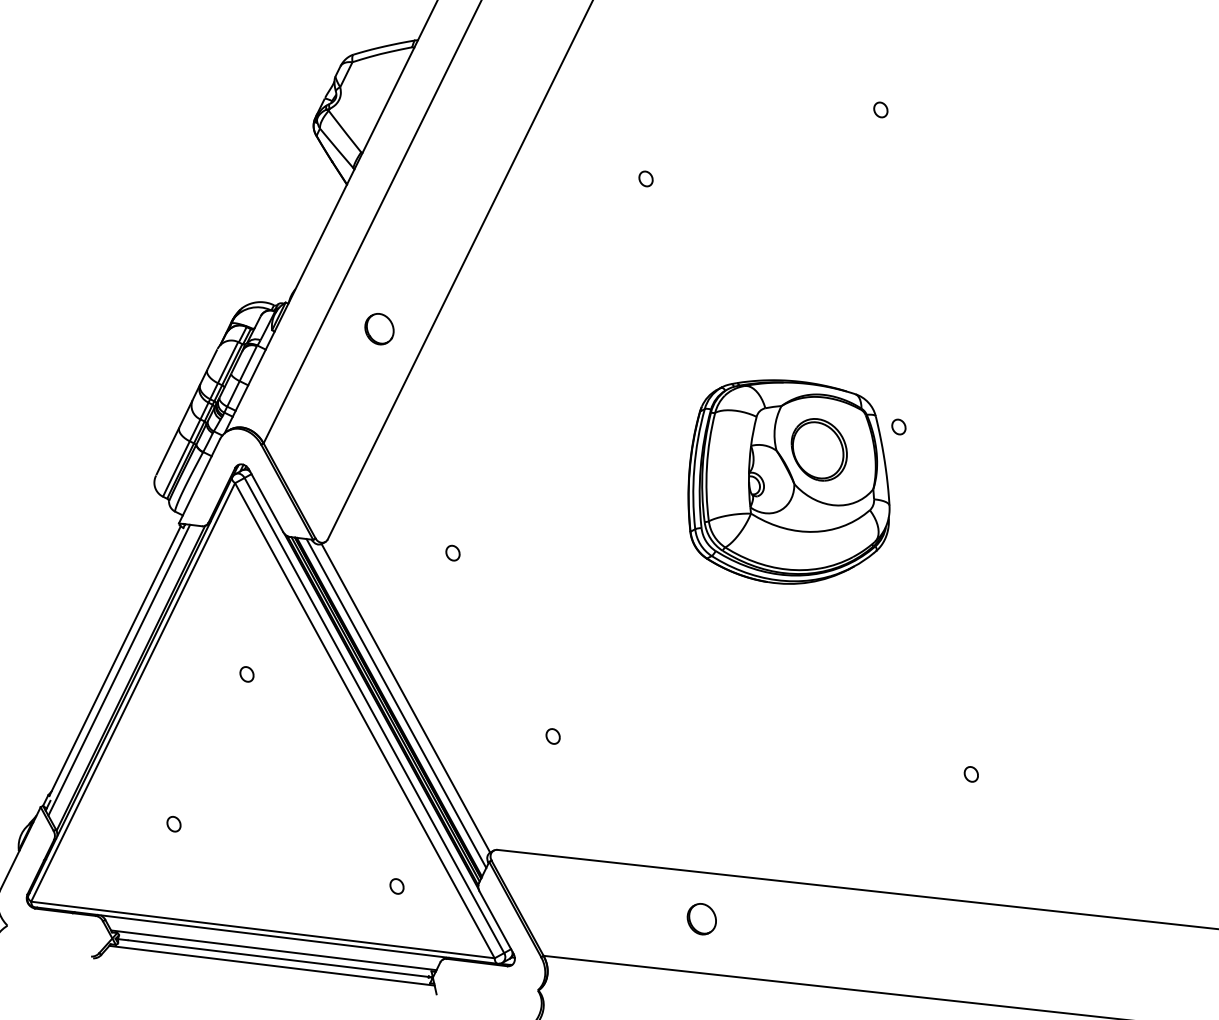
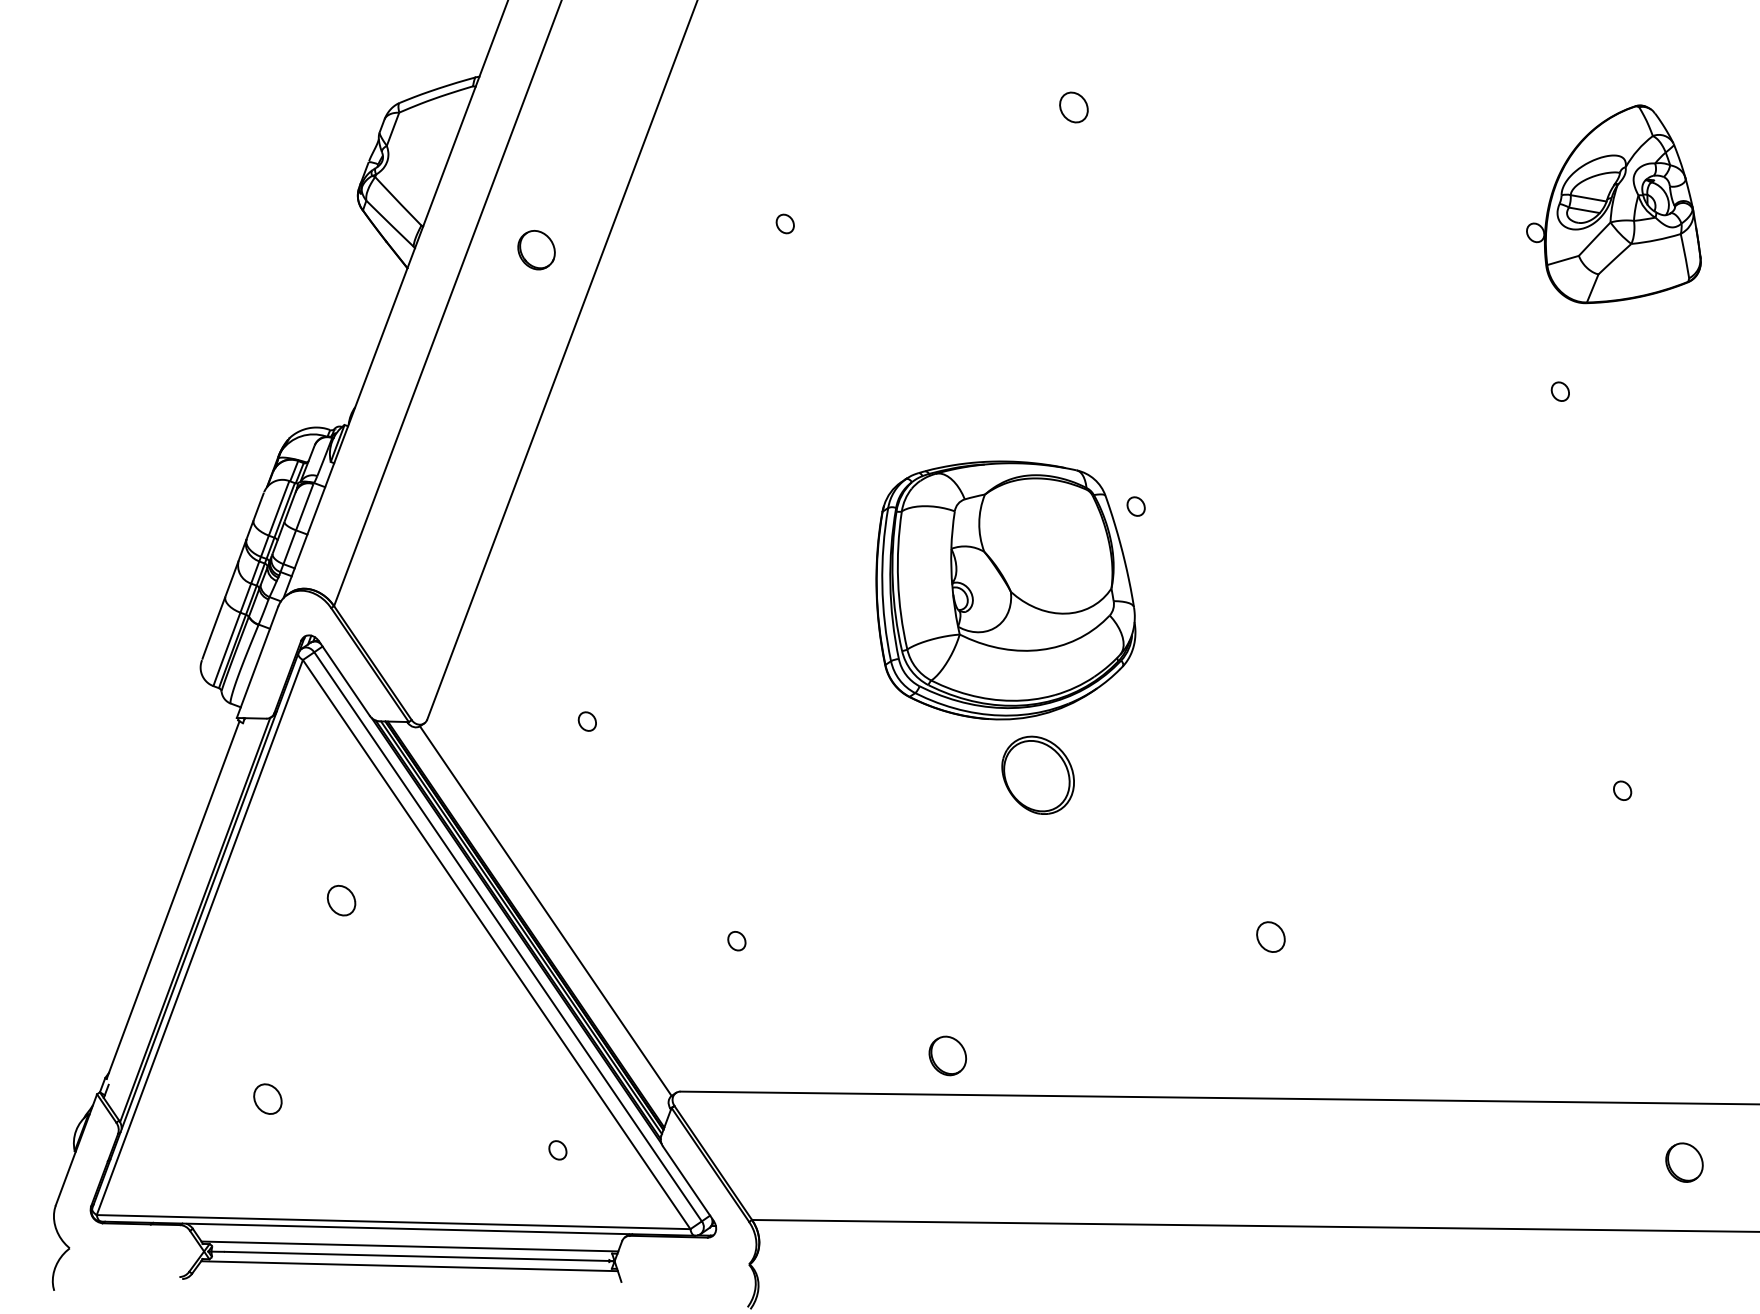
part: (880, 109) -> (1073, 107), size x1.6
part: (379, 329) -> (536, 250), moved
part: (818, 449) -> (1037, 774), moved
line: (119, 670) -> (179, 911), removed
part: (246, 674) -> (341, 900), size x1.6
line: (396, 703) -> (534, 918), removed
part: (970, 774) -> (1270, 937), size x1.6
part: (173, 824) -> (267, 1099), size x1.6
part: (701, 918) -> (947, 1055), moved

